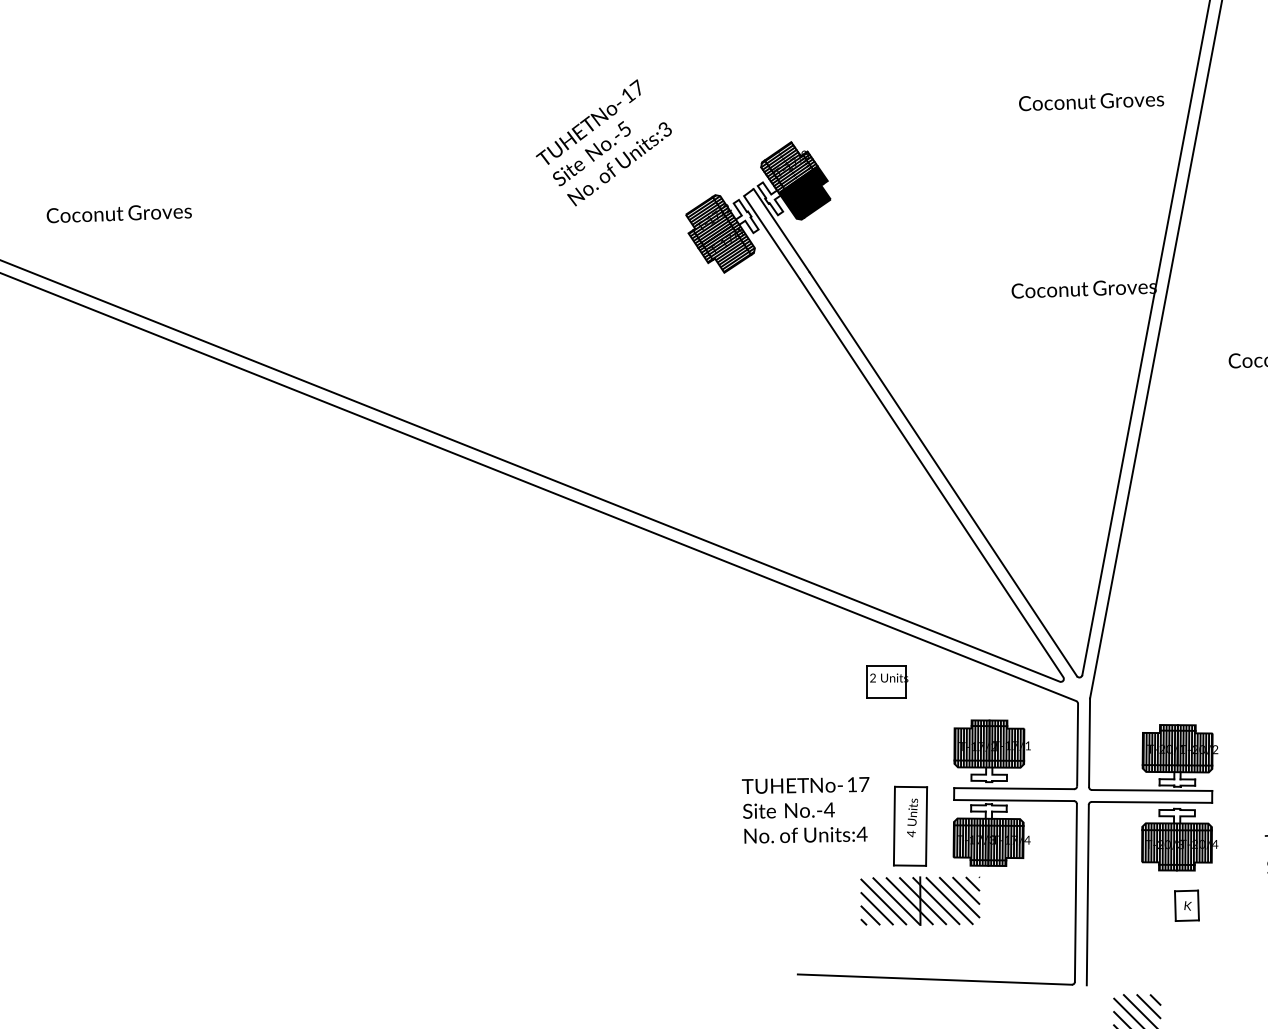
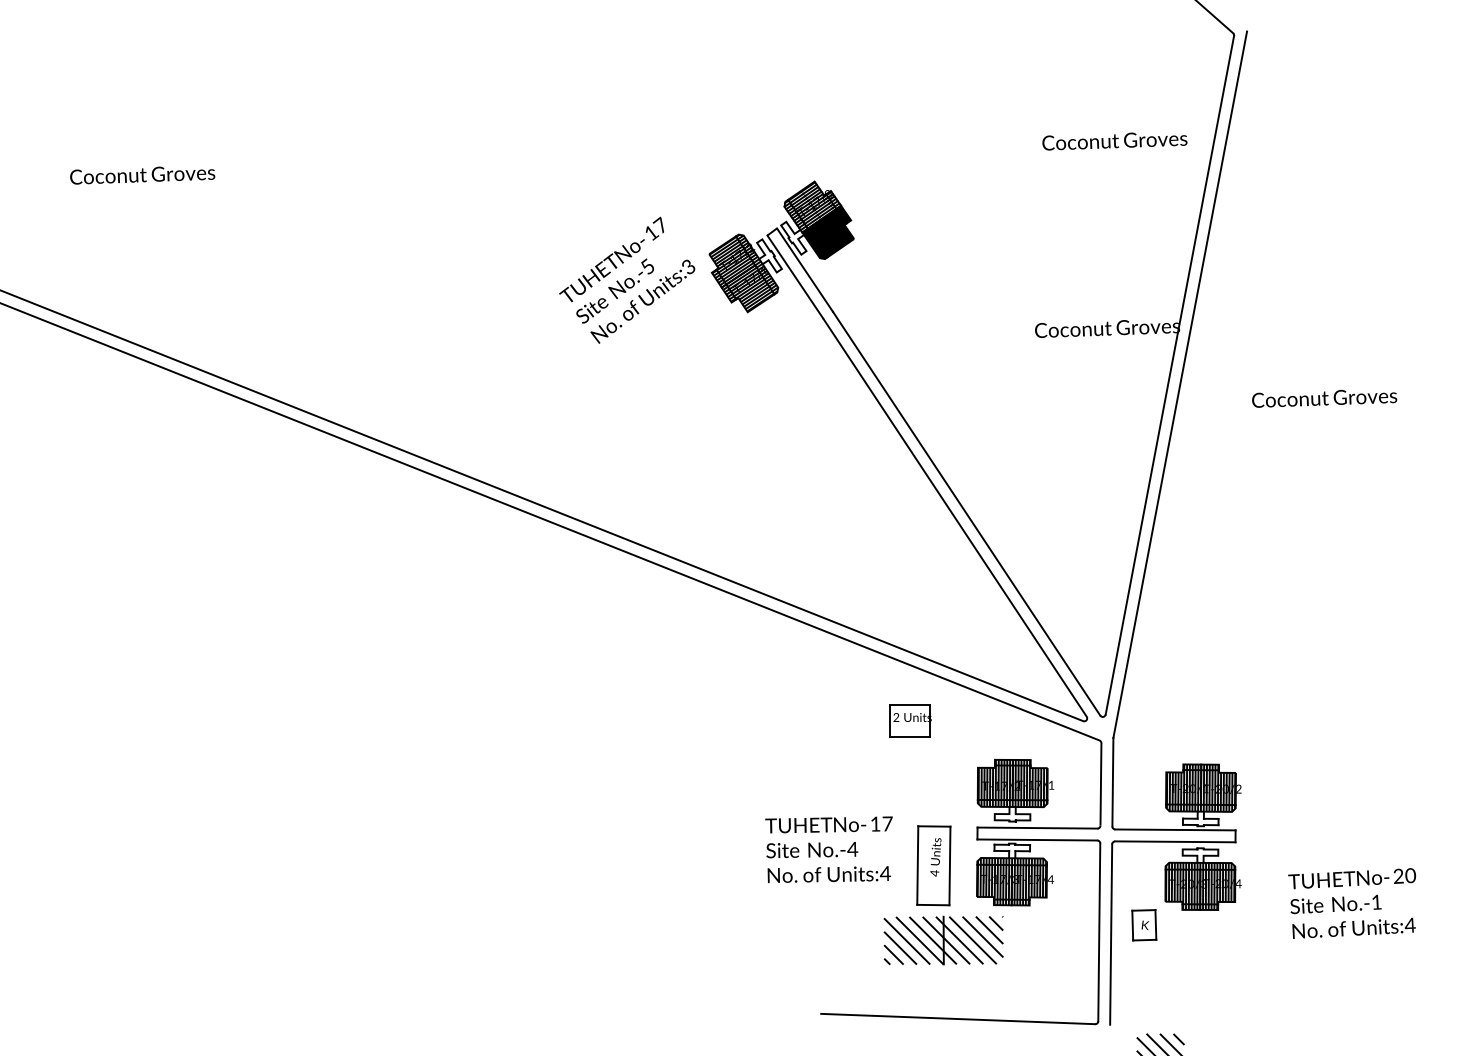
text: (604, 142) -> (627, 279), moved
text: (119, 214) -> (142, 175), moved
part: (1187, 906) -> (1144, 925), moved

